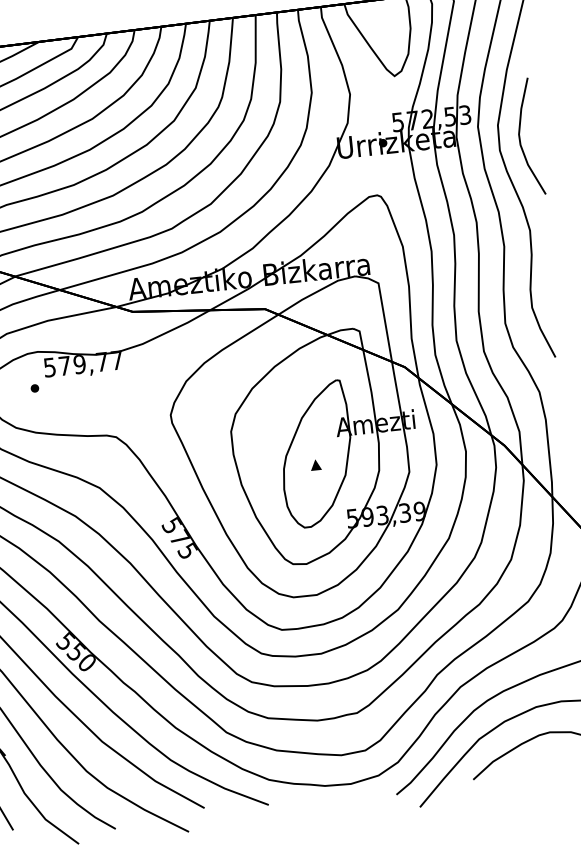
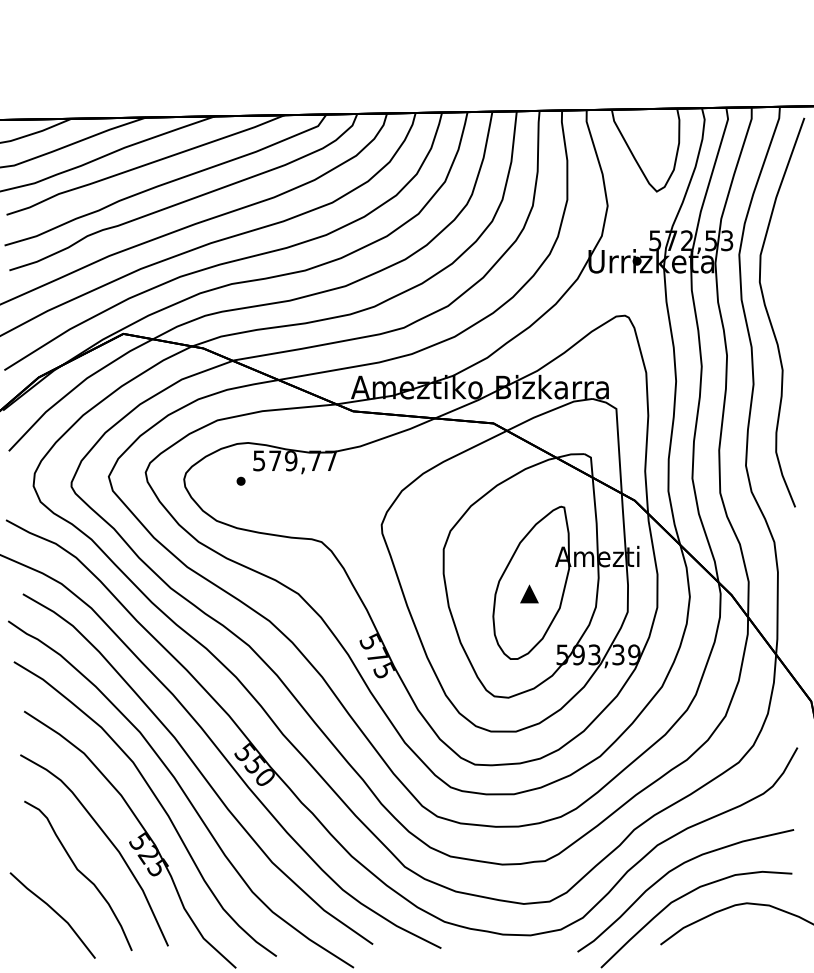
curve: (519, 137) -> (782, 270), removed
part: (315, 464) -> (529, 593), size x1.6

